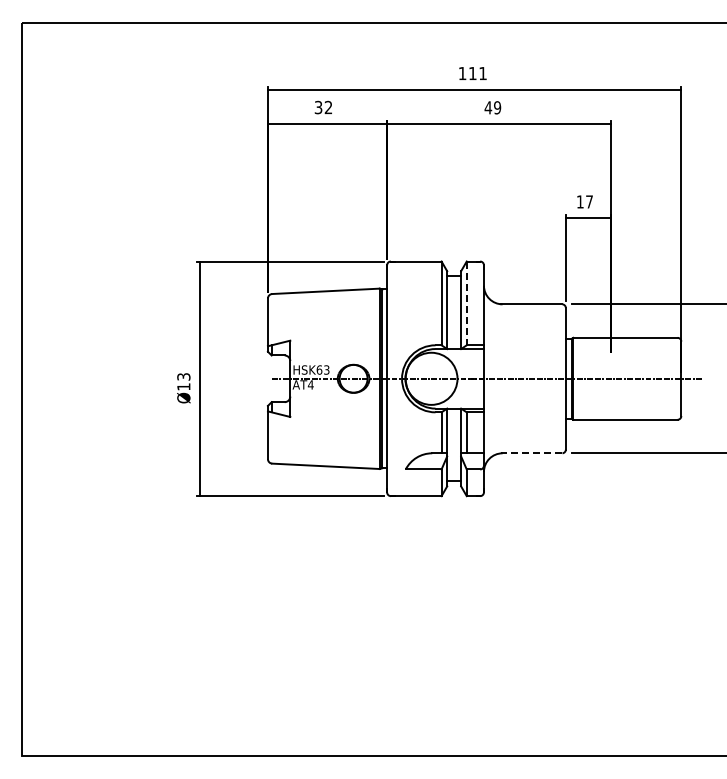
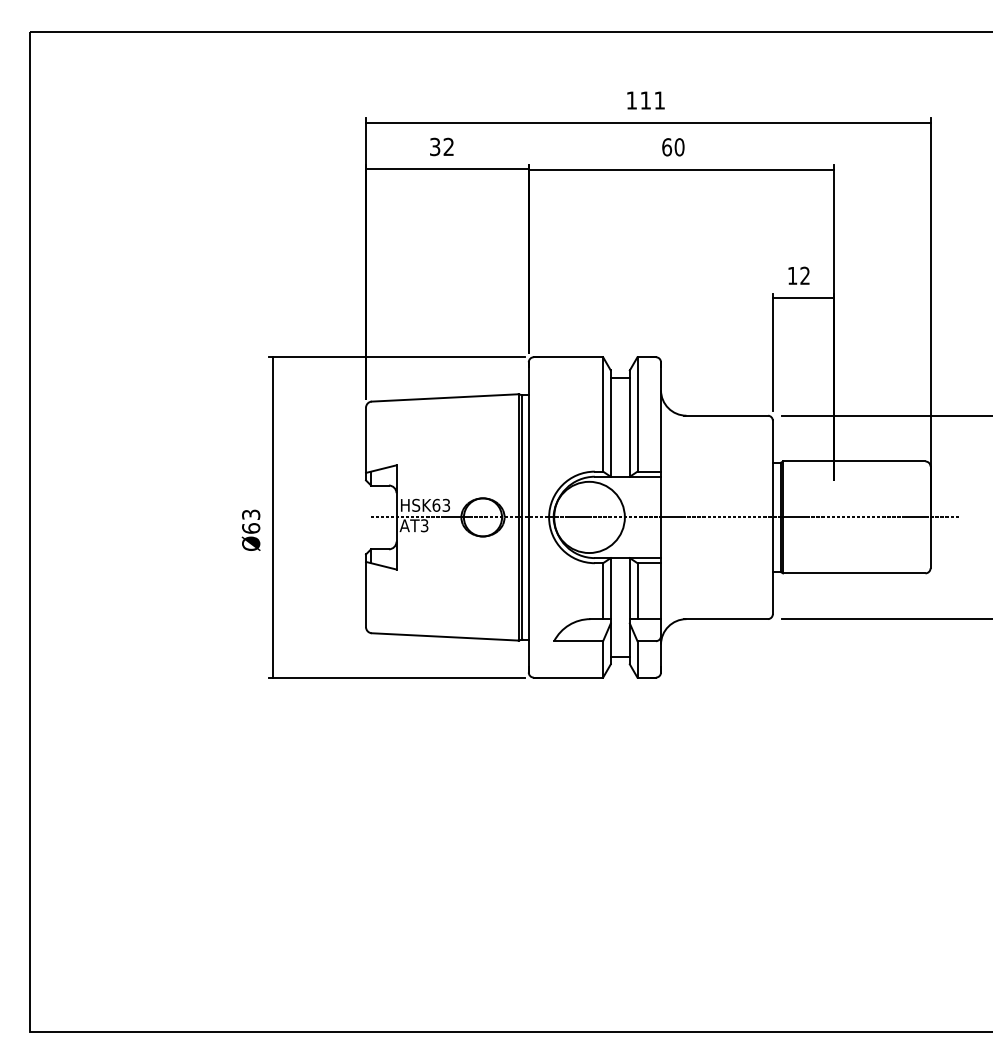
text: (492, 107) -> (672, 146), 49 -> 60
text: (589, 201) -> (805, 275), 17 -> 12
line: (466, 303) -> (637, 414), dashed -> solid
text: (310, 384) -> (424, 525), AT4 -> AT3
text: (183, 386) -> (250, 527), Ø13 -> Ø63
line: (531, 453) -> (725, 619), dashed -> solid

